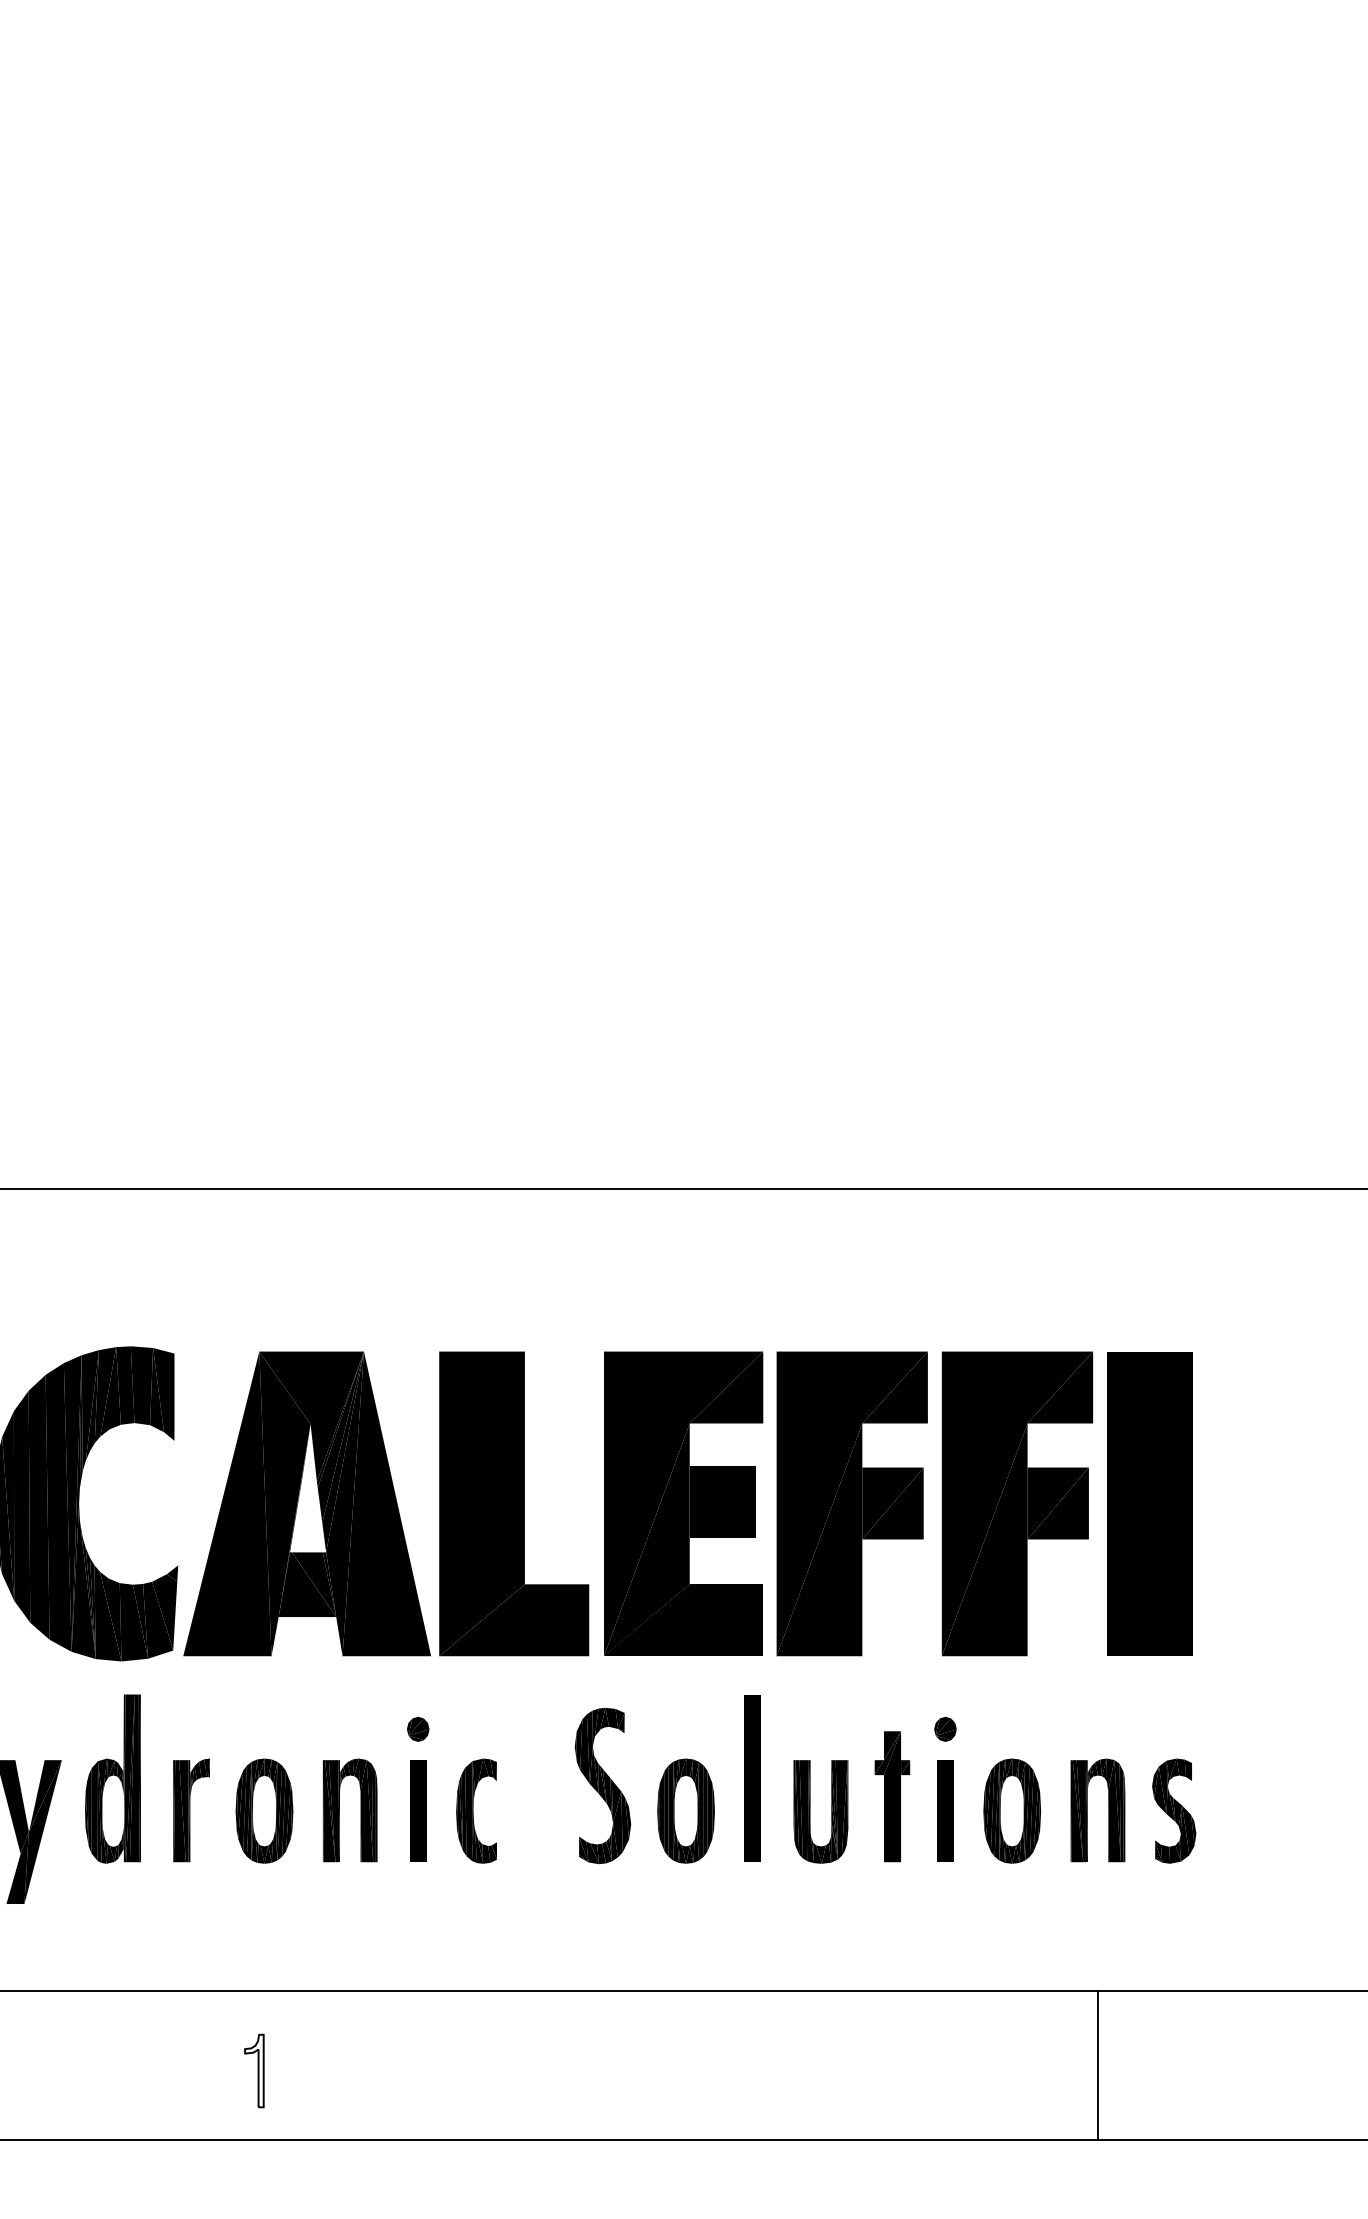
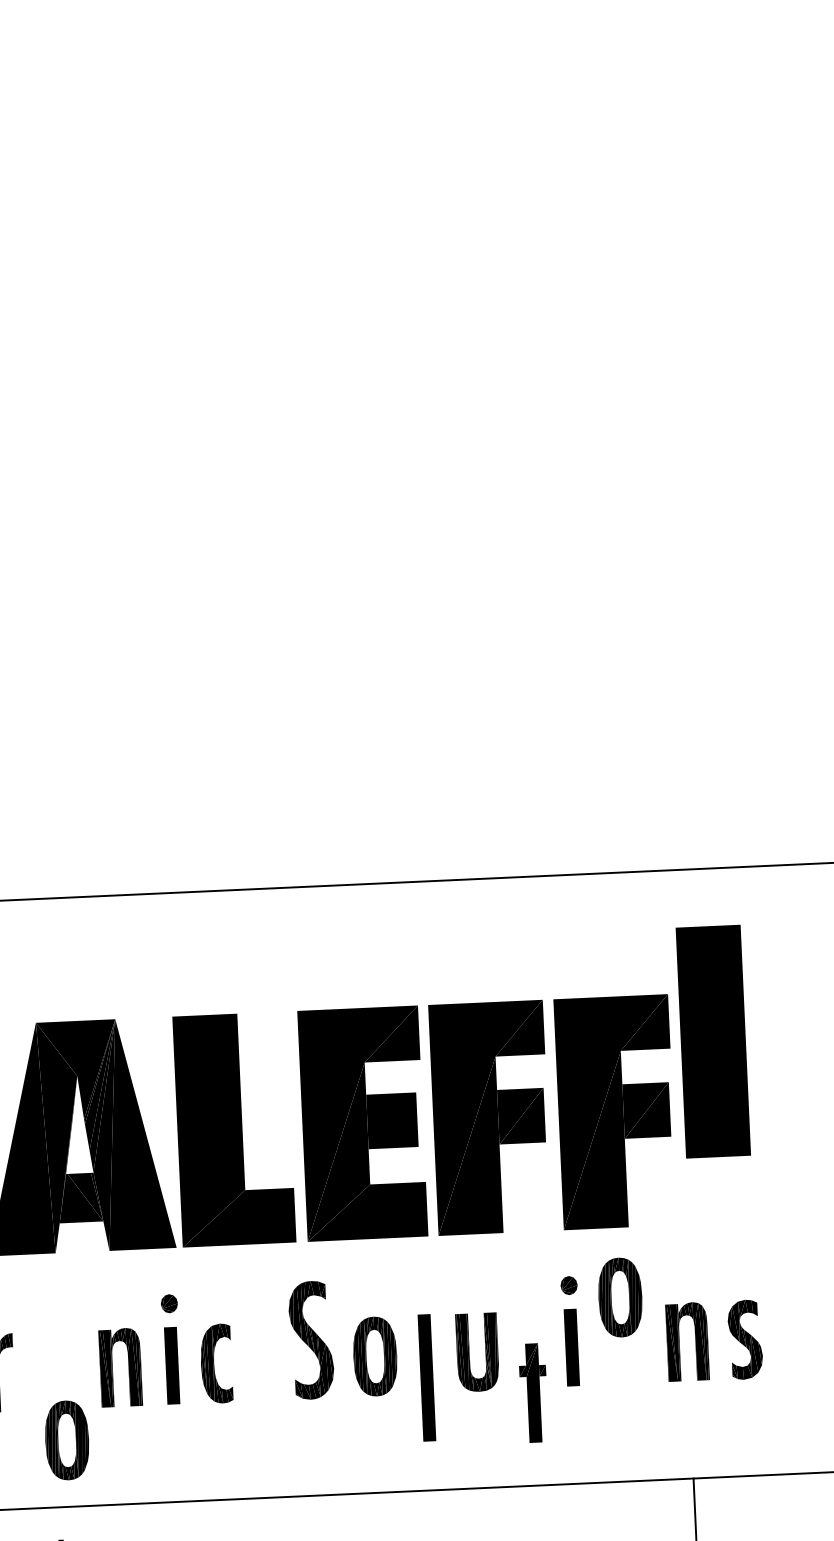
part: (1149, 1503) -> (713, 1041), moved
part: (752, 1778) -> (426, 1378), moved
part: (892, 1796) -> (533, 1392), moved
part: (264, 1810) -> (67, 1439), moved
part: (1012, 1810) -> (620, 1297), moved

